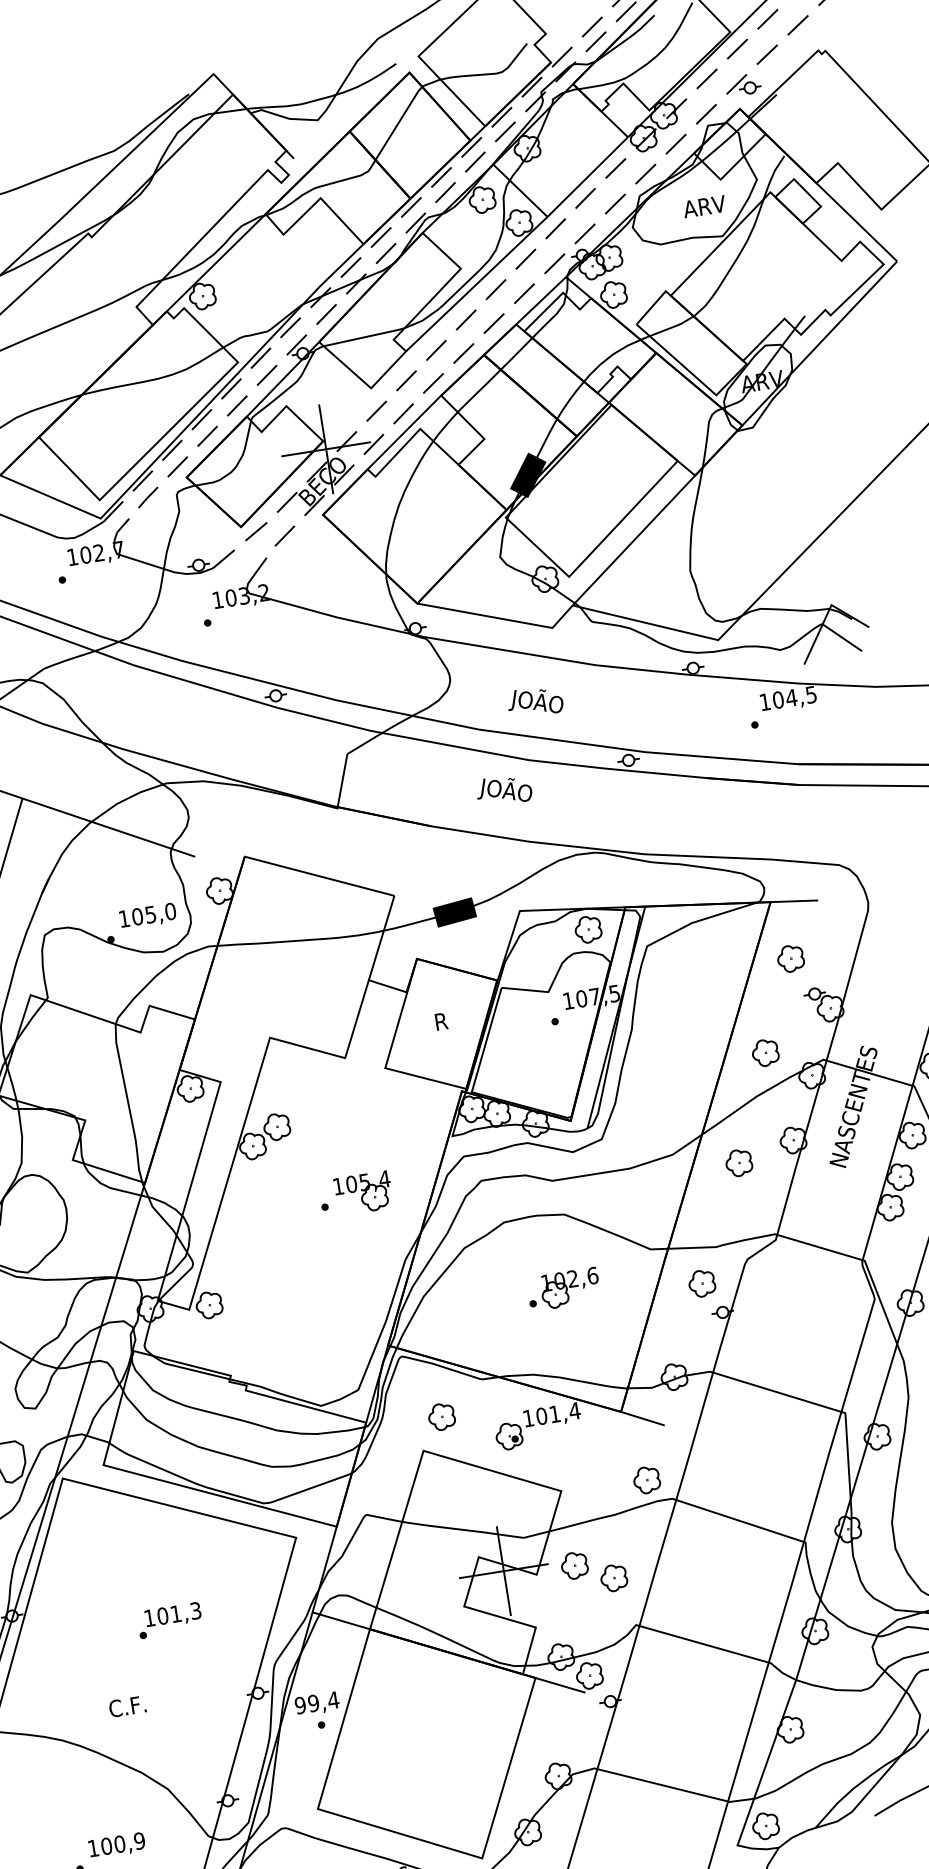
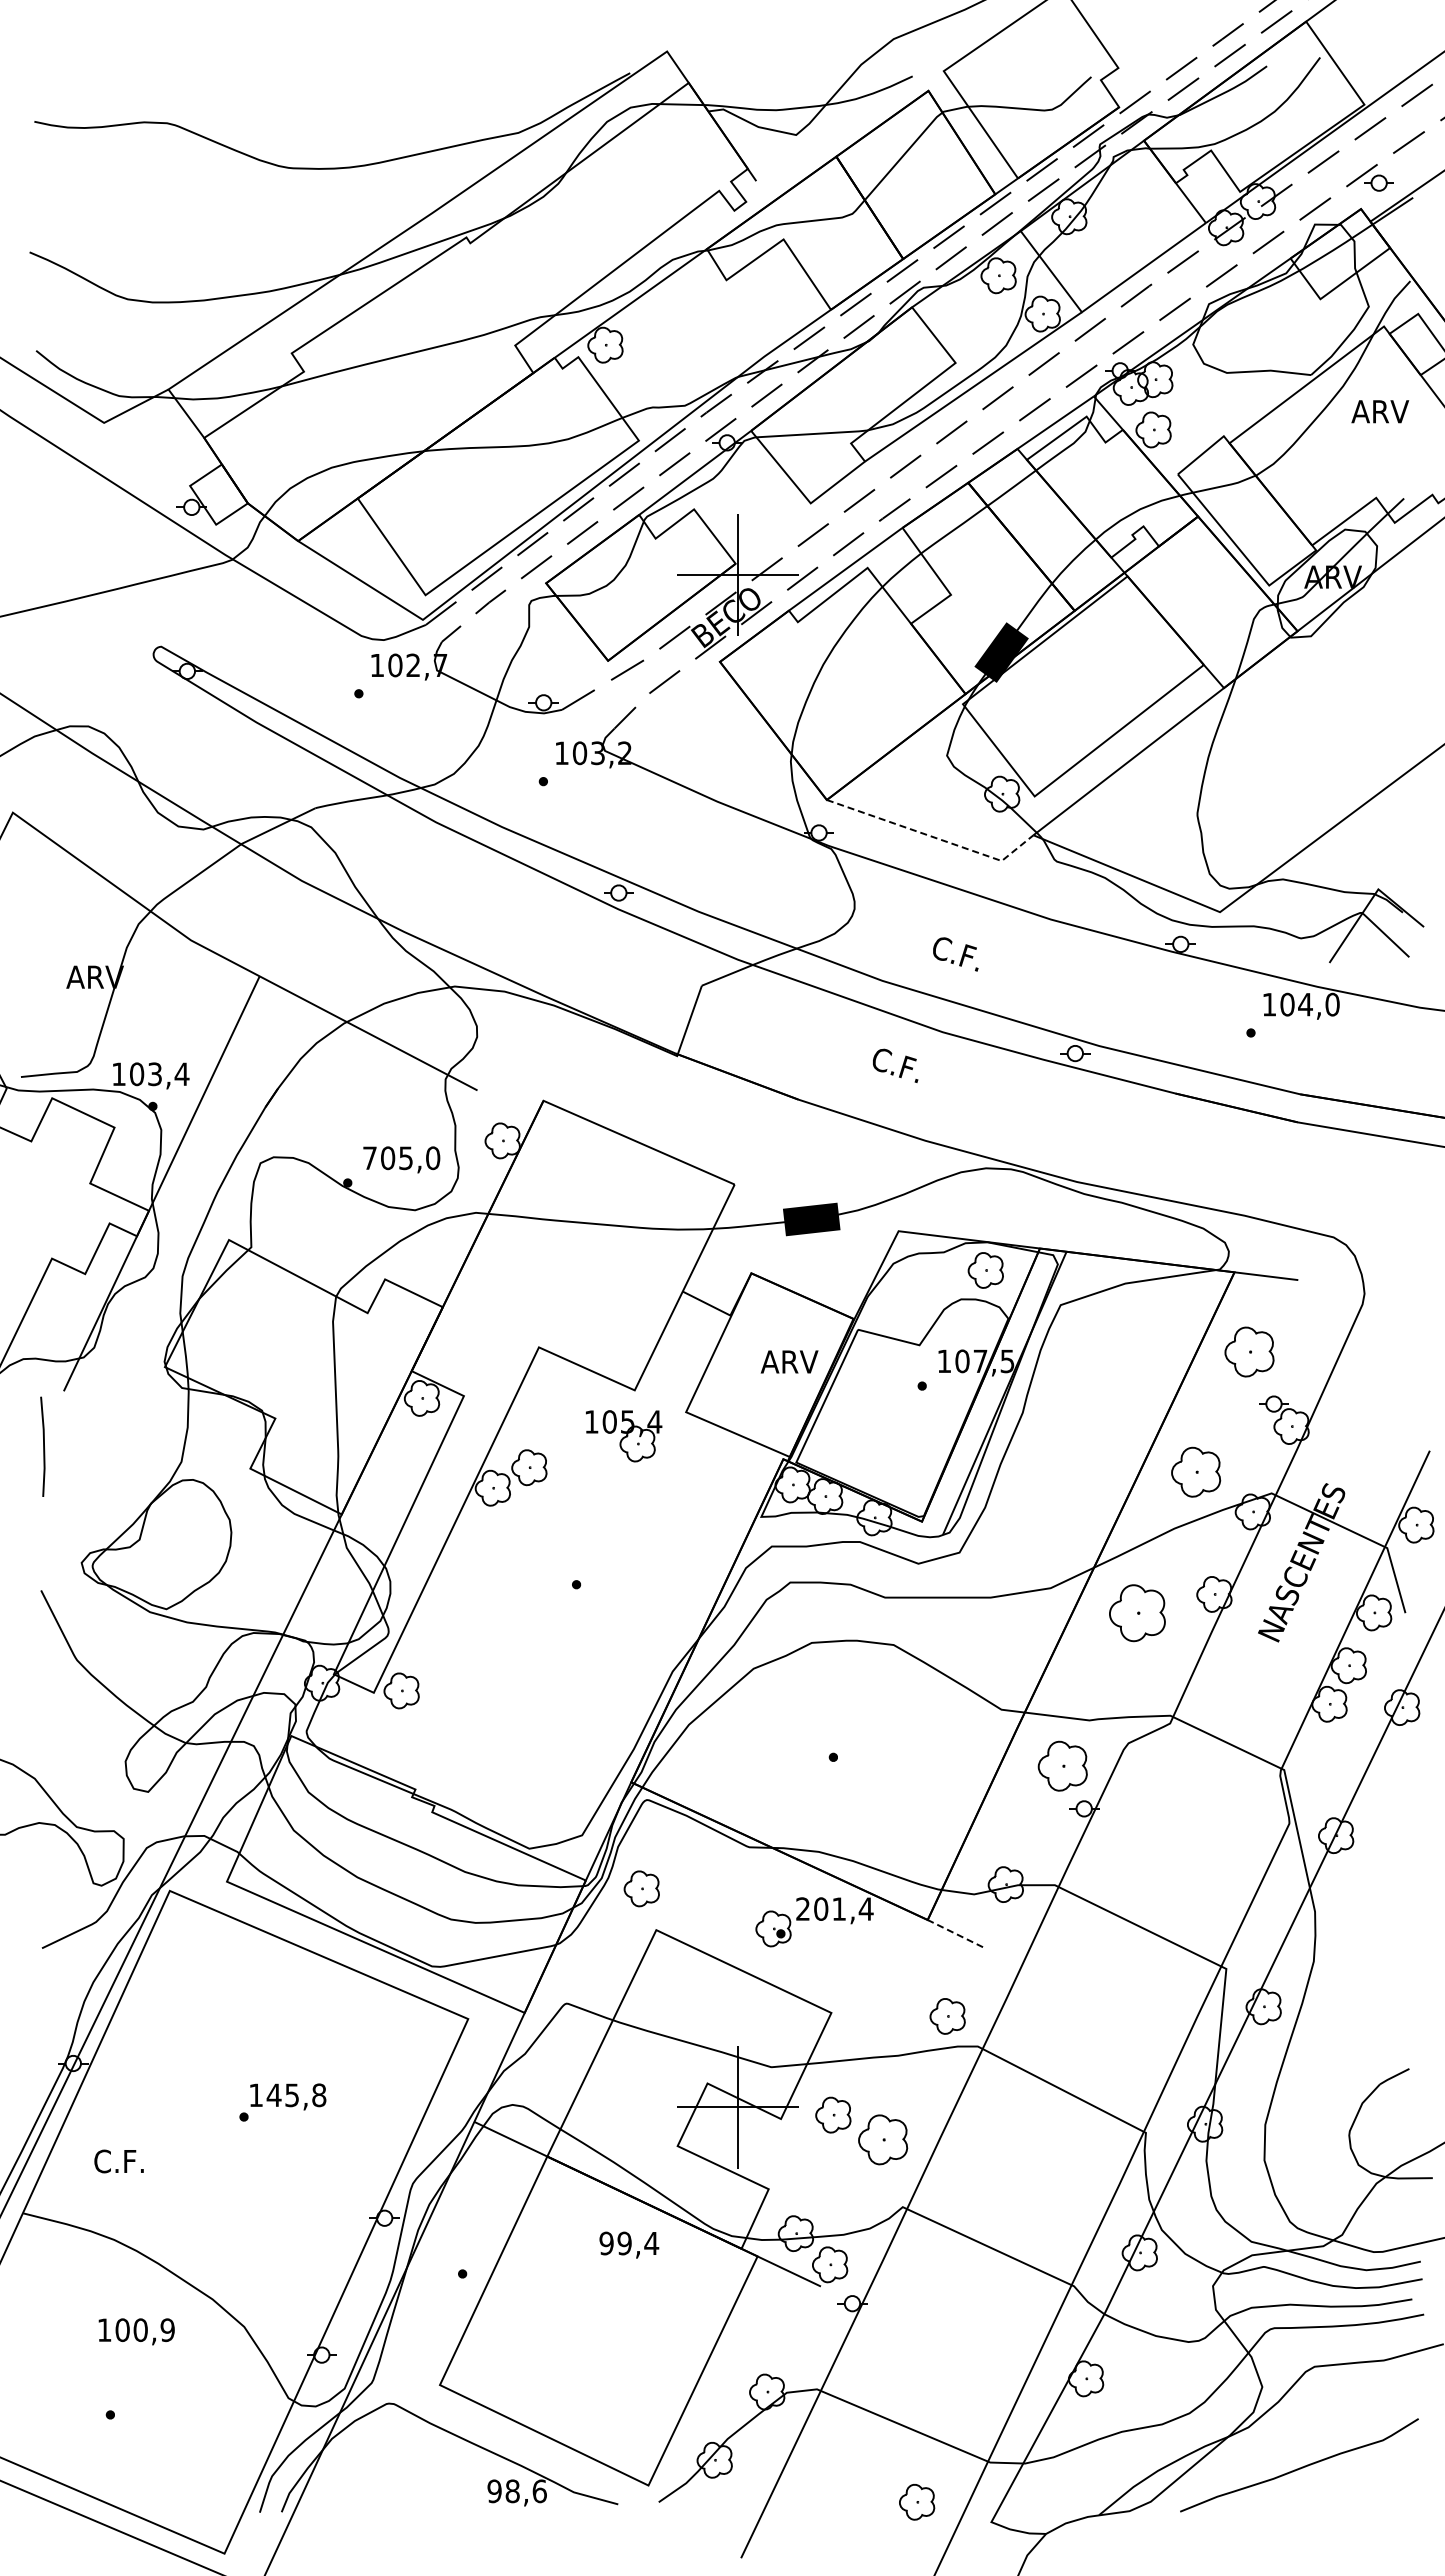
text: (704, 206) -> (1380, 411), moved
line: (500, 618) -> (934, 837), solid -> dashed
text: (811, 694) -> (1332, 1004), 104,5 -> 104,0
text: (534, 701) -> (962, 955), JOÃO -> C.F.
text: (503, 790) -> (902, 1067), JOÃO -> C.F.
text: (123, 918) -> (369, 1157), 105,0 -> 705,0
part: (790, 958) -> (1249, 1351), size x1.4
text: (455, 1019) -> (789, 1361), R -> ARV
part: (765, 1052) -> (1195, 1471), size x1.4
part: (739, 1163) -> (1137, 1613), size x1.6
part: (364, 1193) -> (624, 1436), moved
part: (701, 1283) -> (1062, 1765), size x1.4
part: (569, 1288) -> (885, 1744), removed
part: (441, 1416) -> (641, 1888), moved
text: (528, 1418) -> (802, 1908), 101,4 -> 201,4
line: (642, 1418) -> (955, 1933), solid -> dashed
part: (614, 1577) -> (883, 2139), size x1.4
text: (179, 1613) -> (296, 2095), 101,3 -> 145,8
text: (317, 1703) -> (629, 2244), moved
text: (127, 1706) -> (118, 2161), moved
part: (766, 1826) -> (917, 2502), moved
text: (116, 1845) -> (136, 2331), moved

